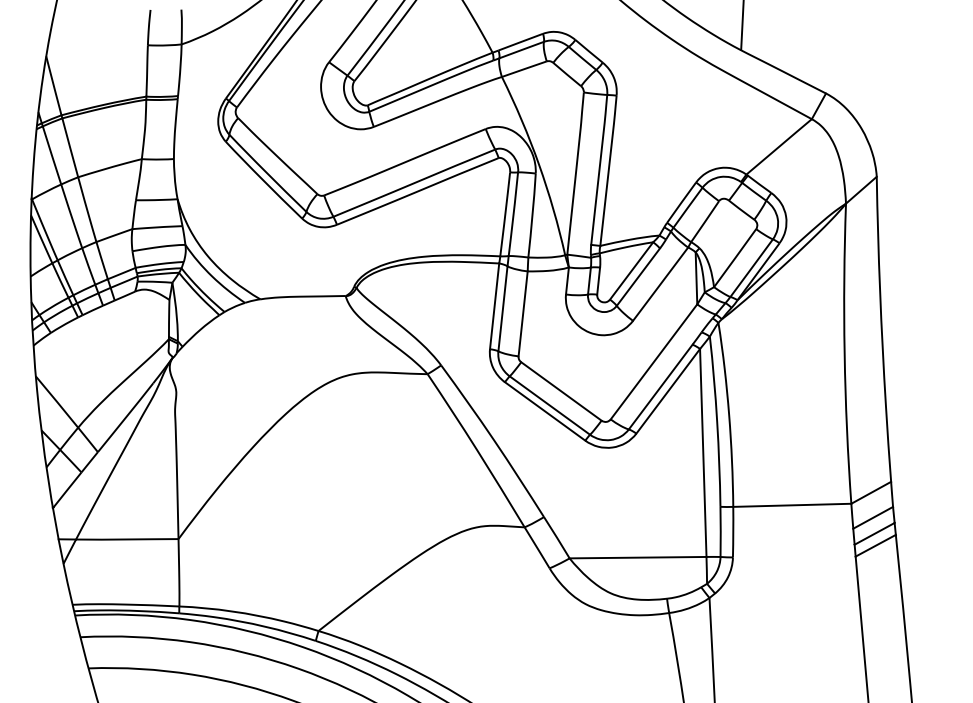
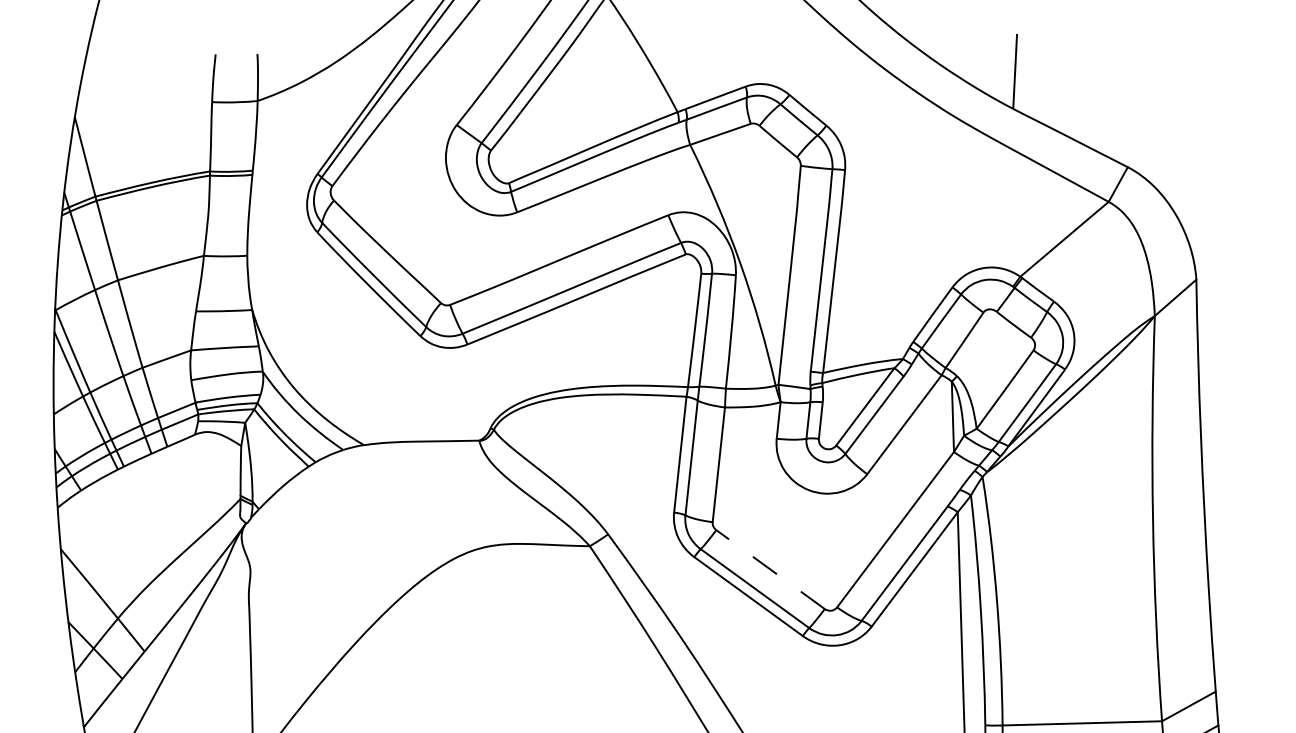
line: (561, 391) -> (770, 569), solid -> dashed

